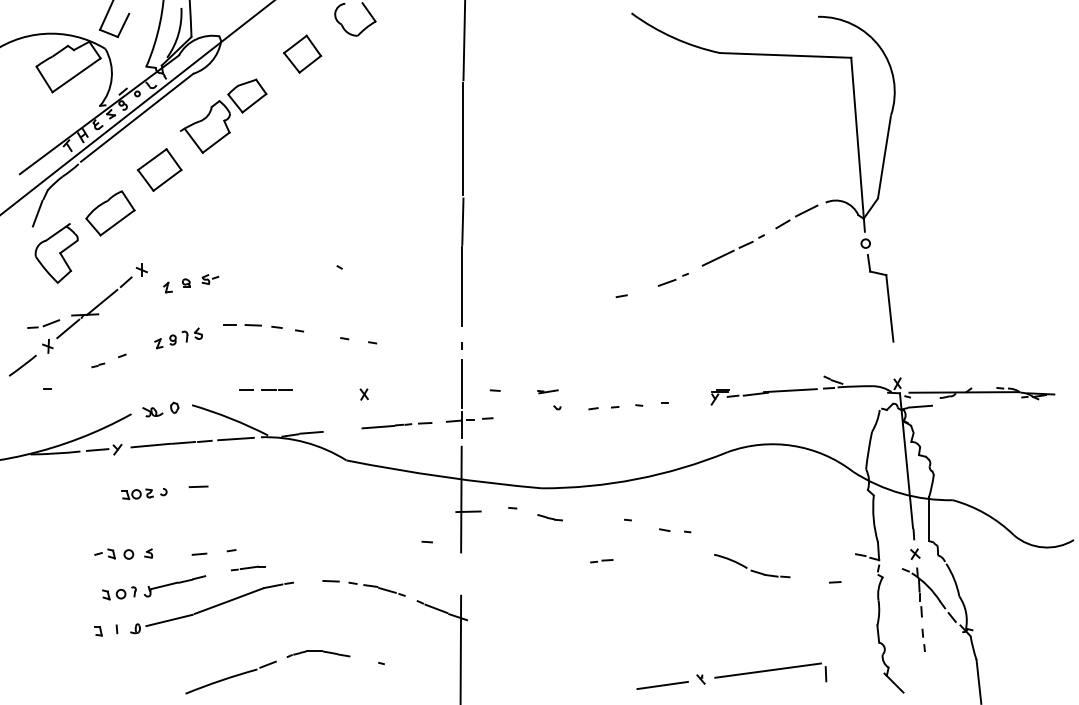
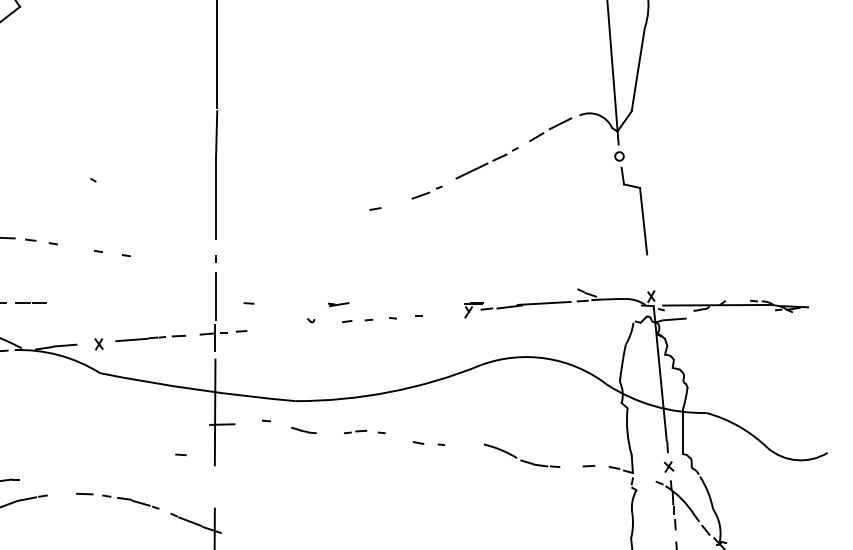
line: (547, 391) -> (338, 304), moved
part: (363, 394) -> (98, 344), moved
part: (601, 561) -> (355, 432), moved
part: (752, 565) -> (522, 455), moved
line: (835, 582) -> (589, 466), moved

